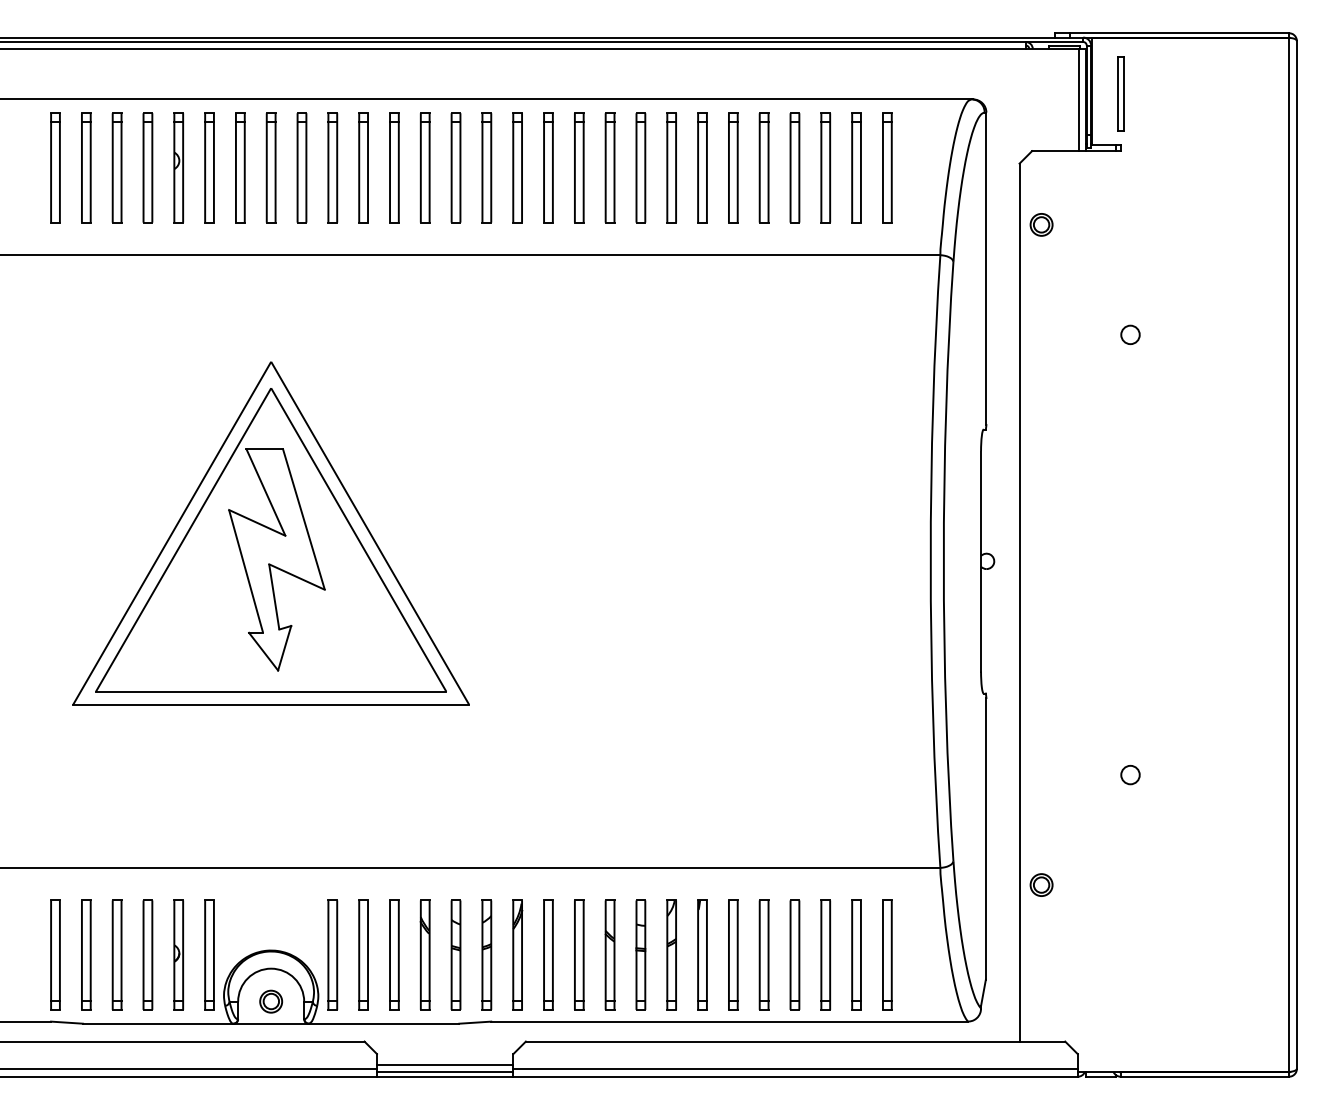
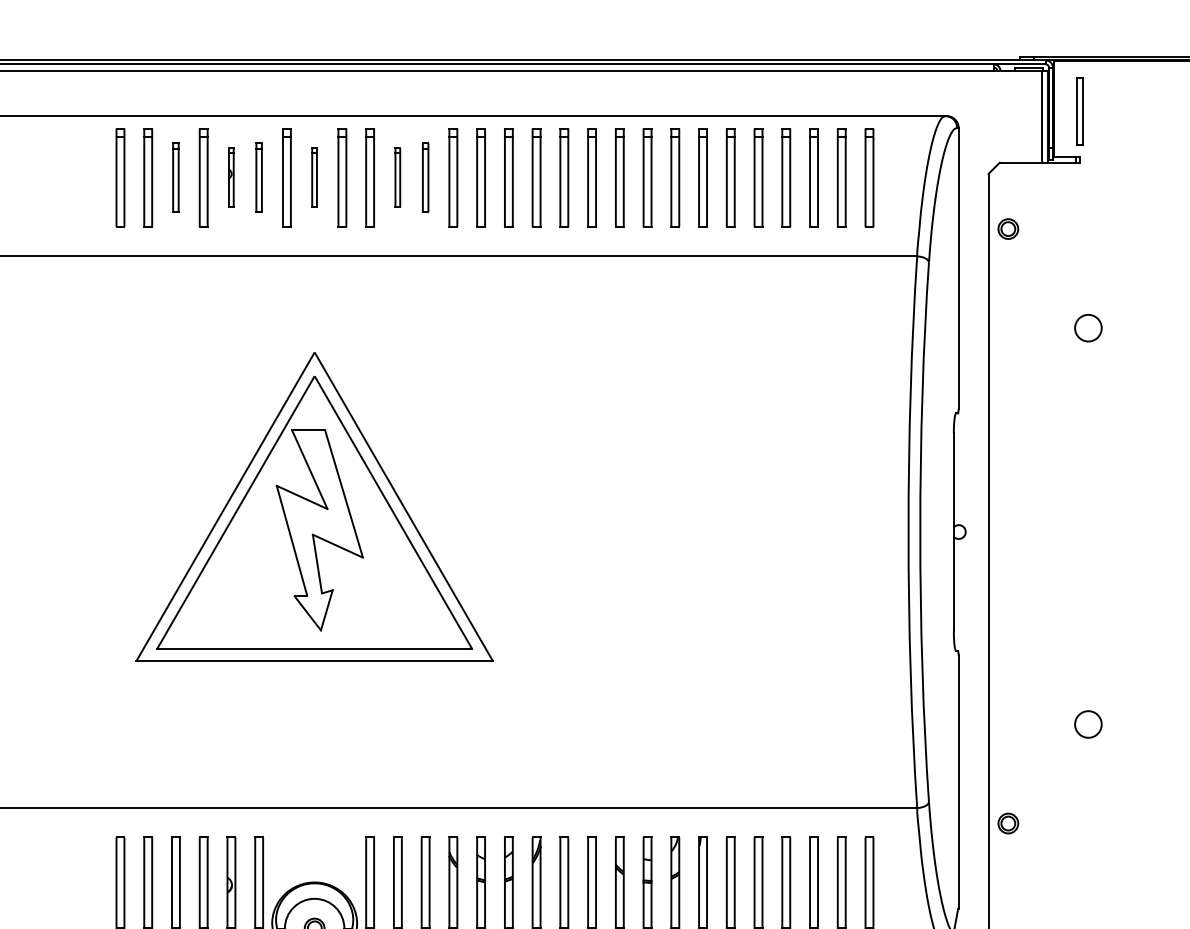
part: (116, 167) -> (175, 177), size x0.7
part: (178, 167) -> (231, 177), size x0.6
part: (209, 167) -> (259, 177), size x0.7
part: (270, 167) -> (314, 177), size x0.6
part: (363, 167) -> (397, 177), size x0.6
part: (394, 167) -> (425, 177), size x0.7
circle: (1130, 334) -> (1088, 327), size x1.6
circle: (1130, 774) -> (1088, 723), size x1.6

